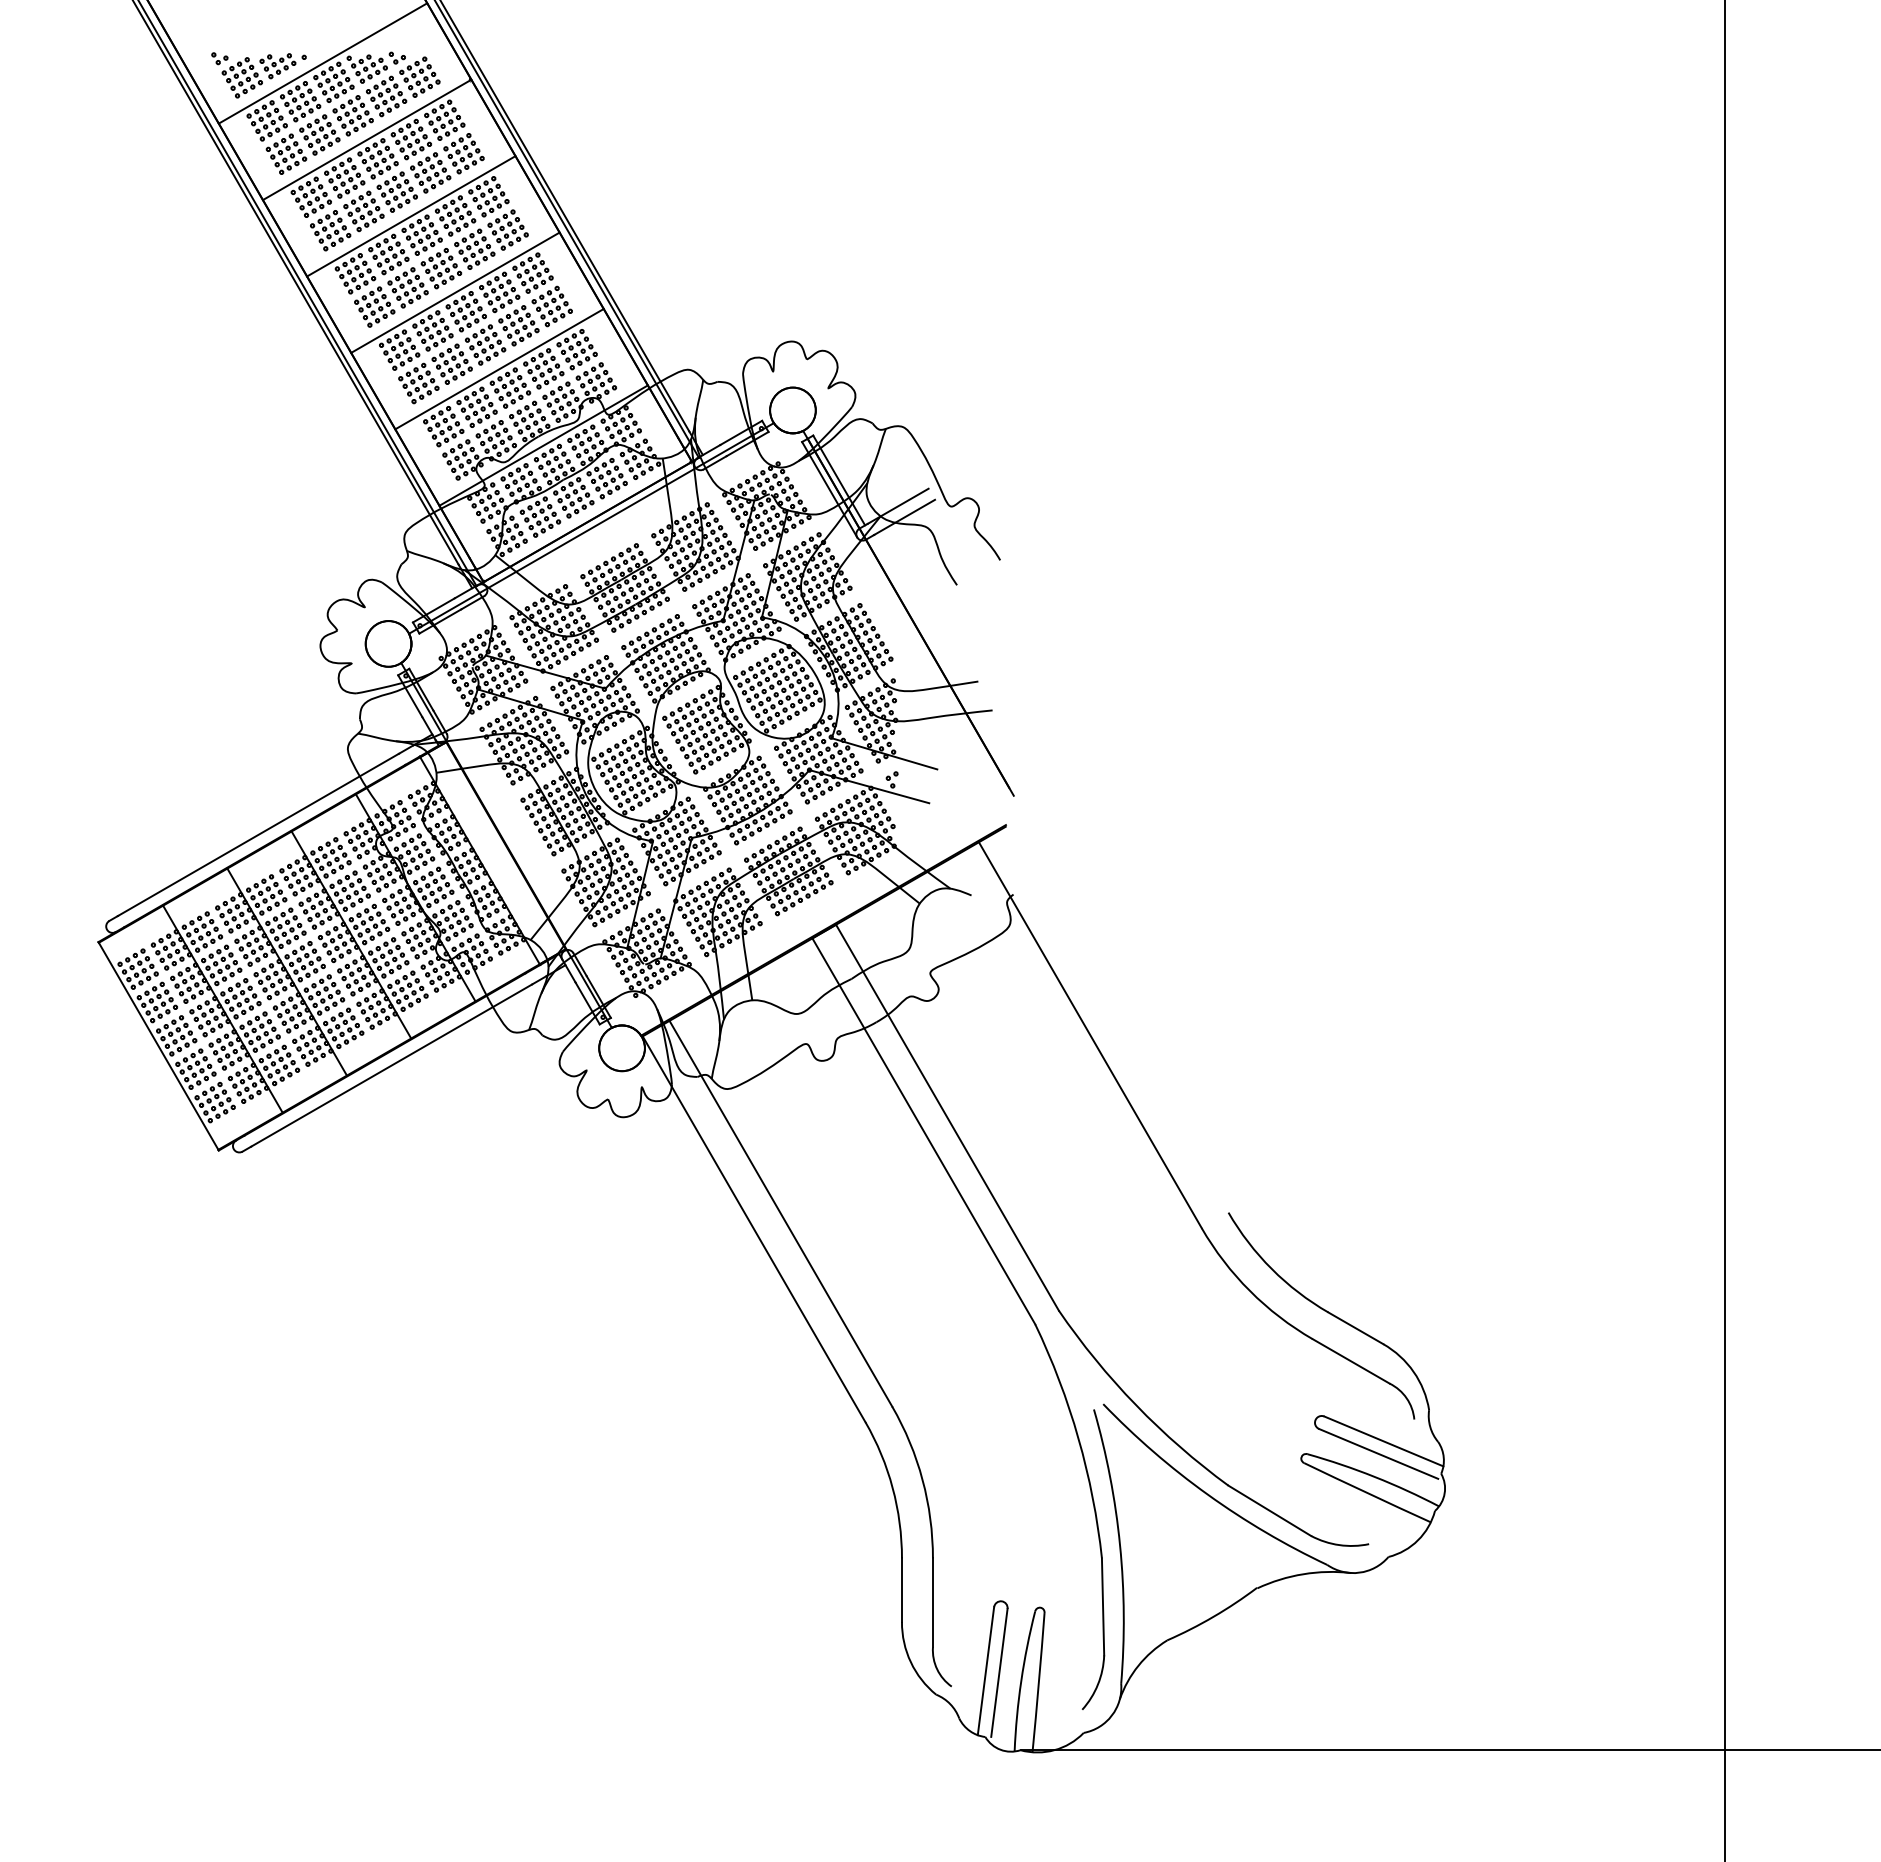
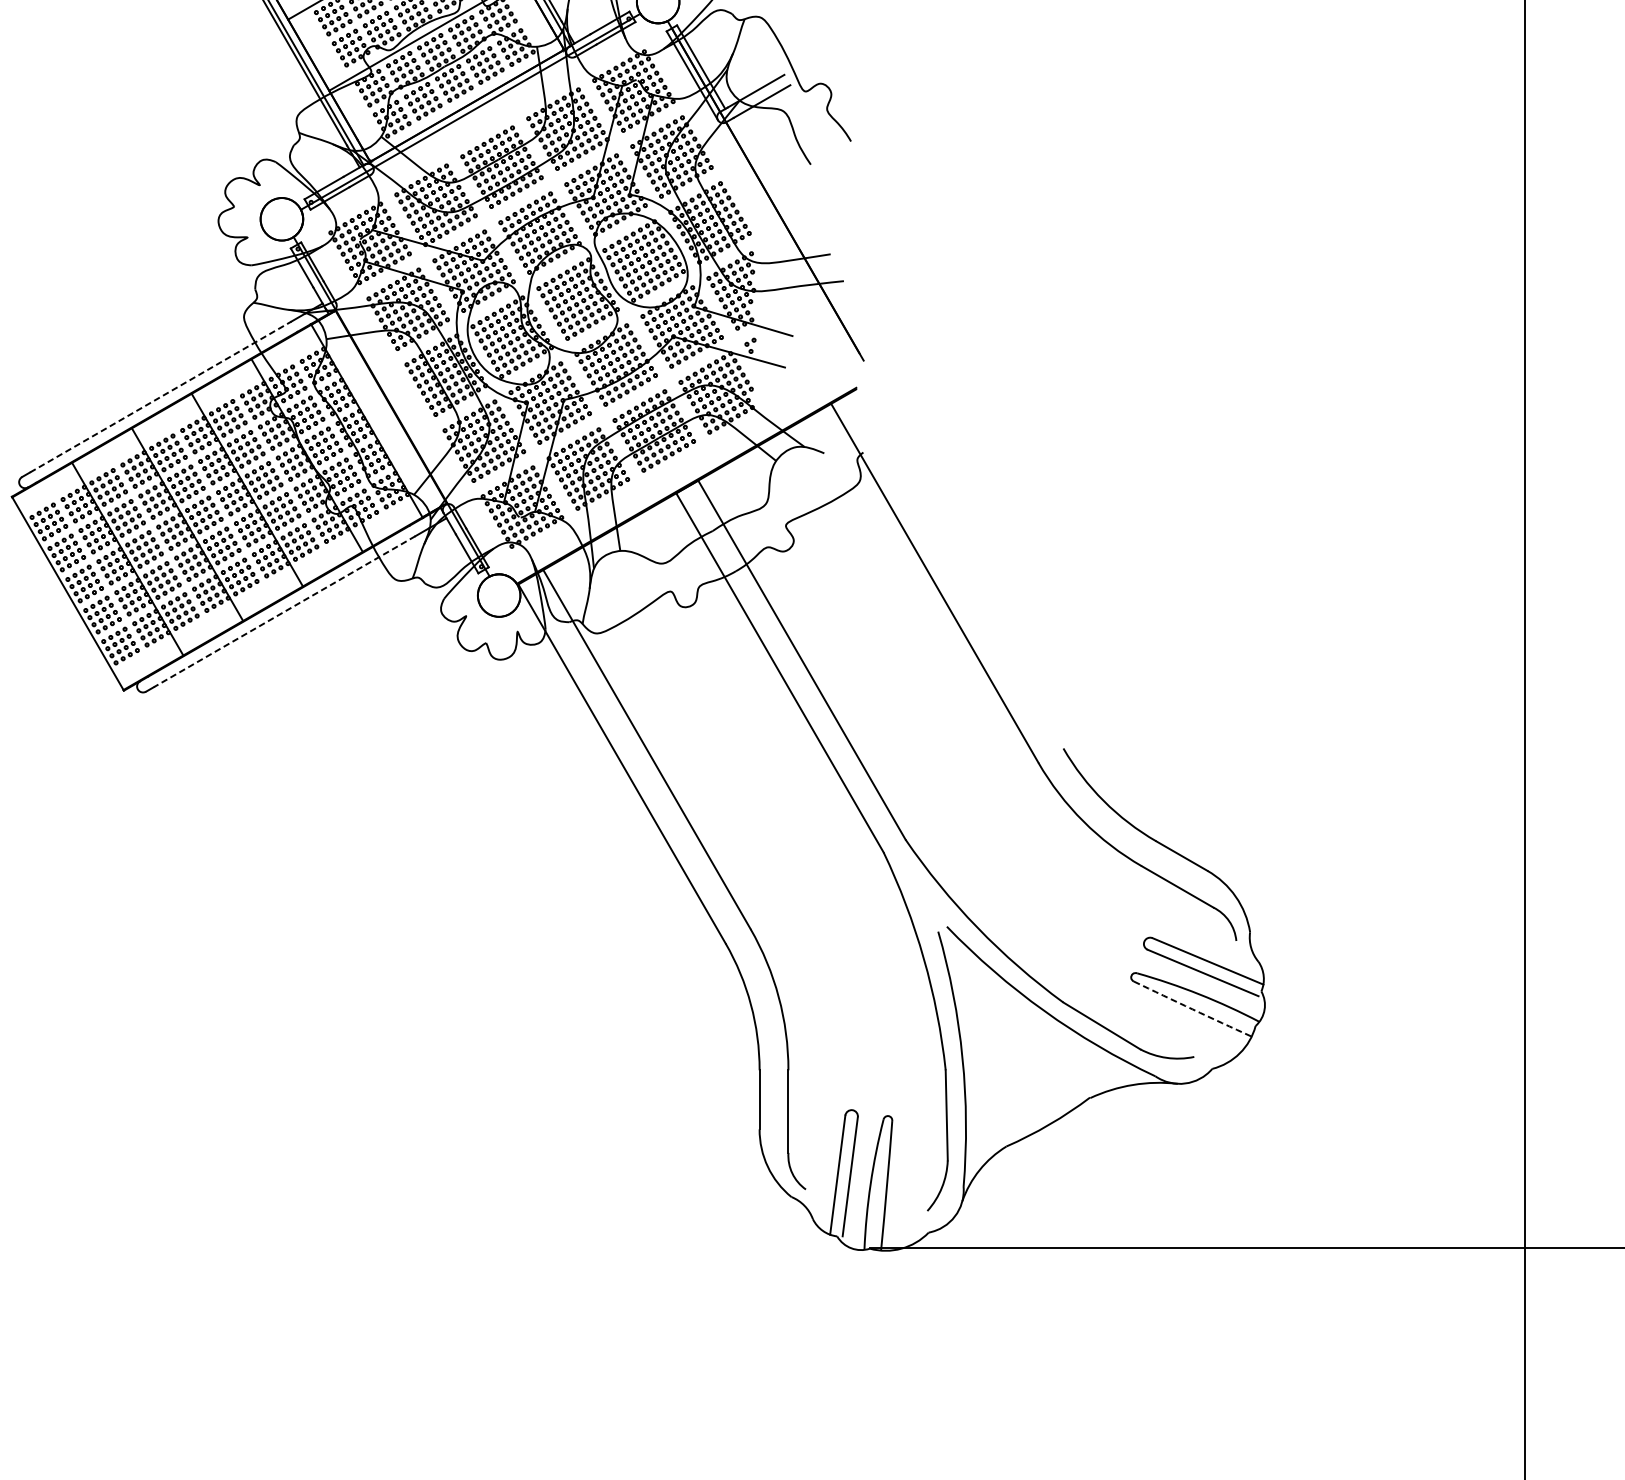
line: (258, 834) -> (160, 396), solid -> dashed
line: (391, 1065) -> (284, 611), solid -> dashed
arc: (1367, 1493) -> (1192, 1009), solid -> dashed

